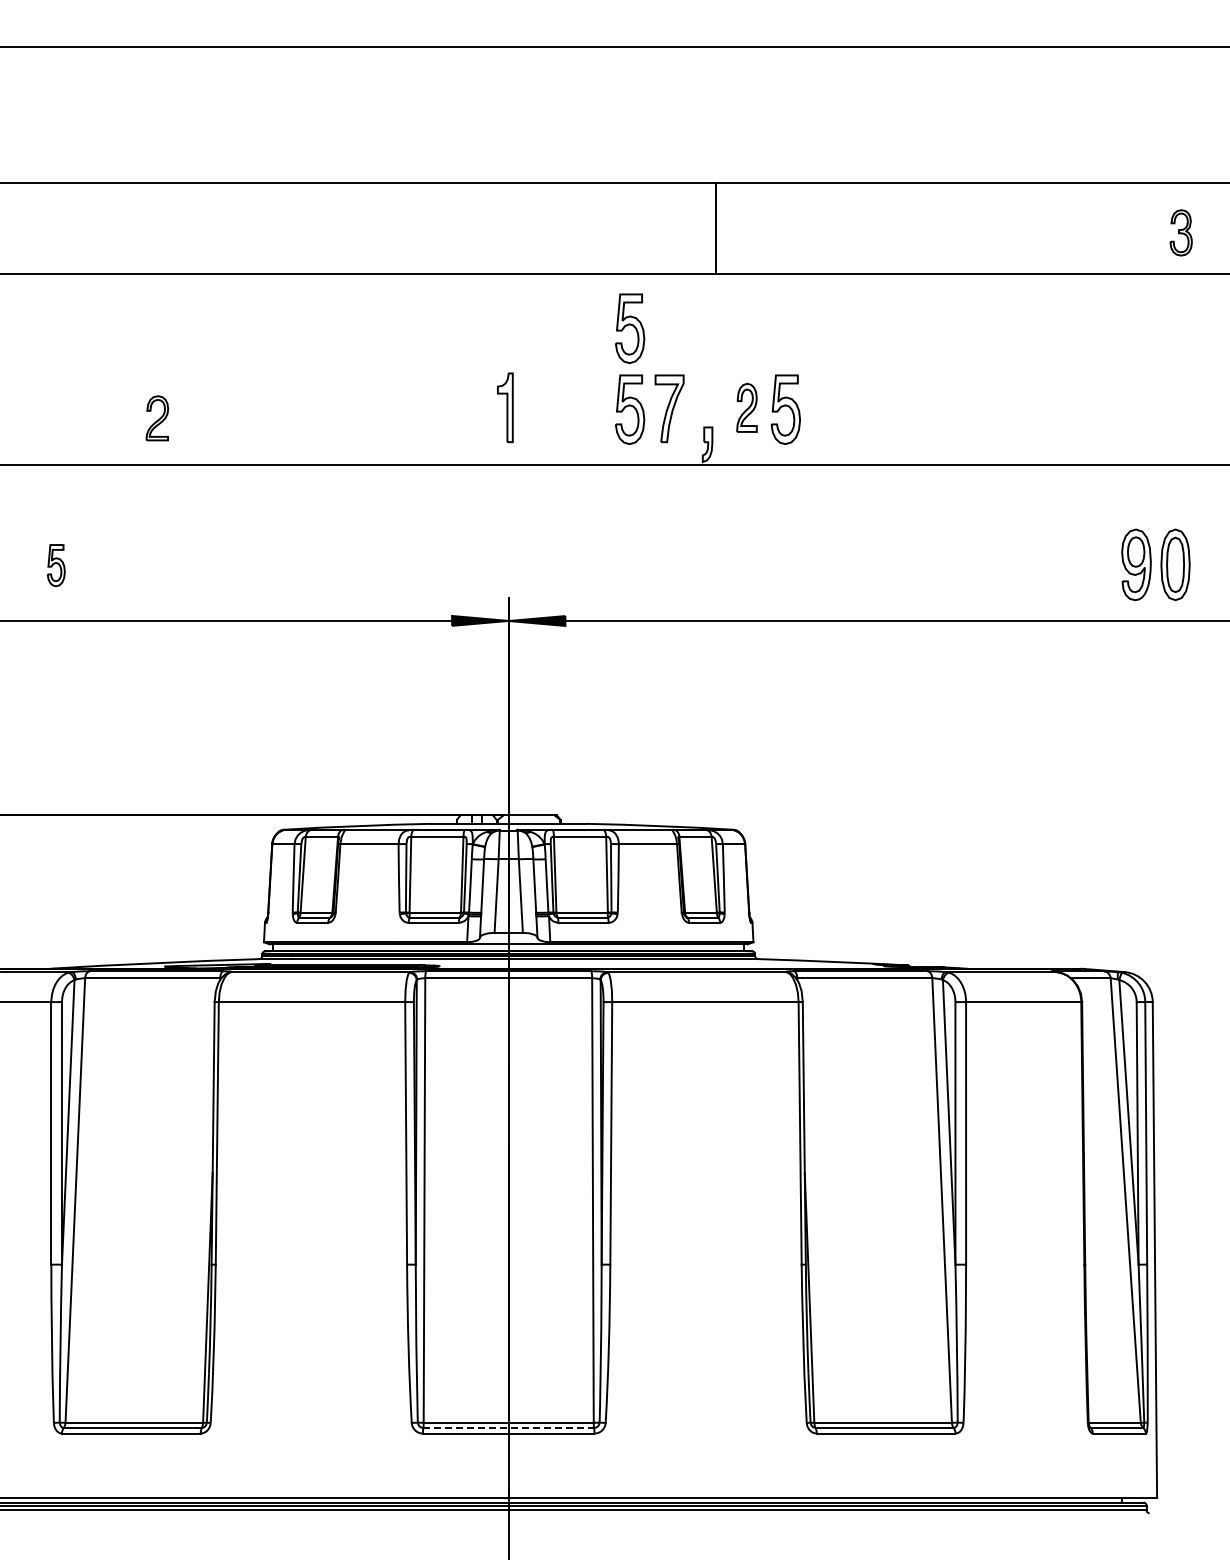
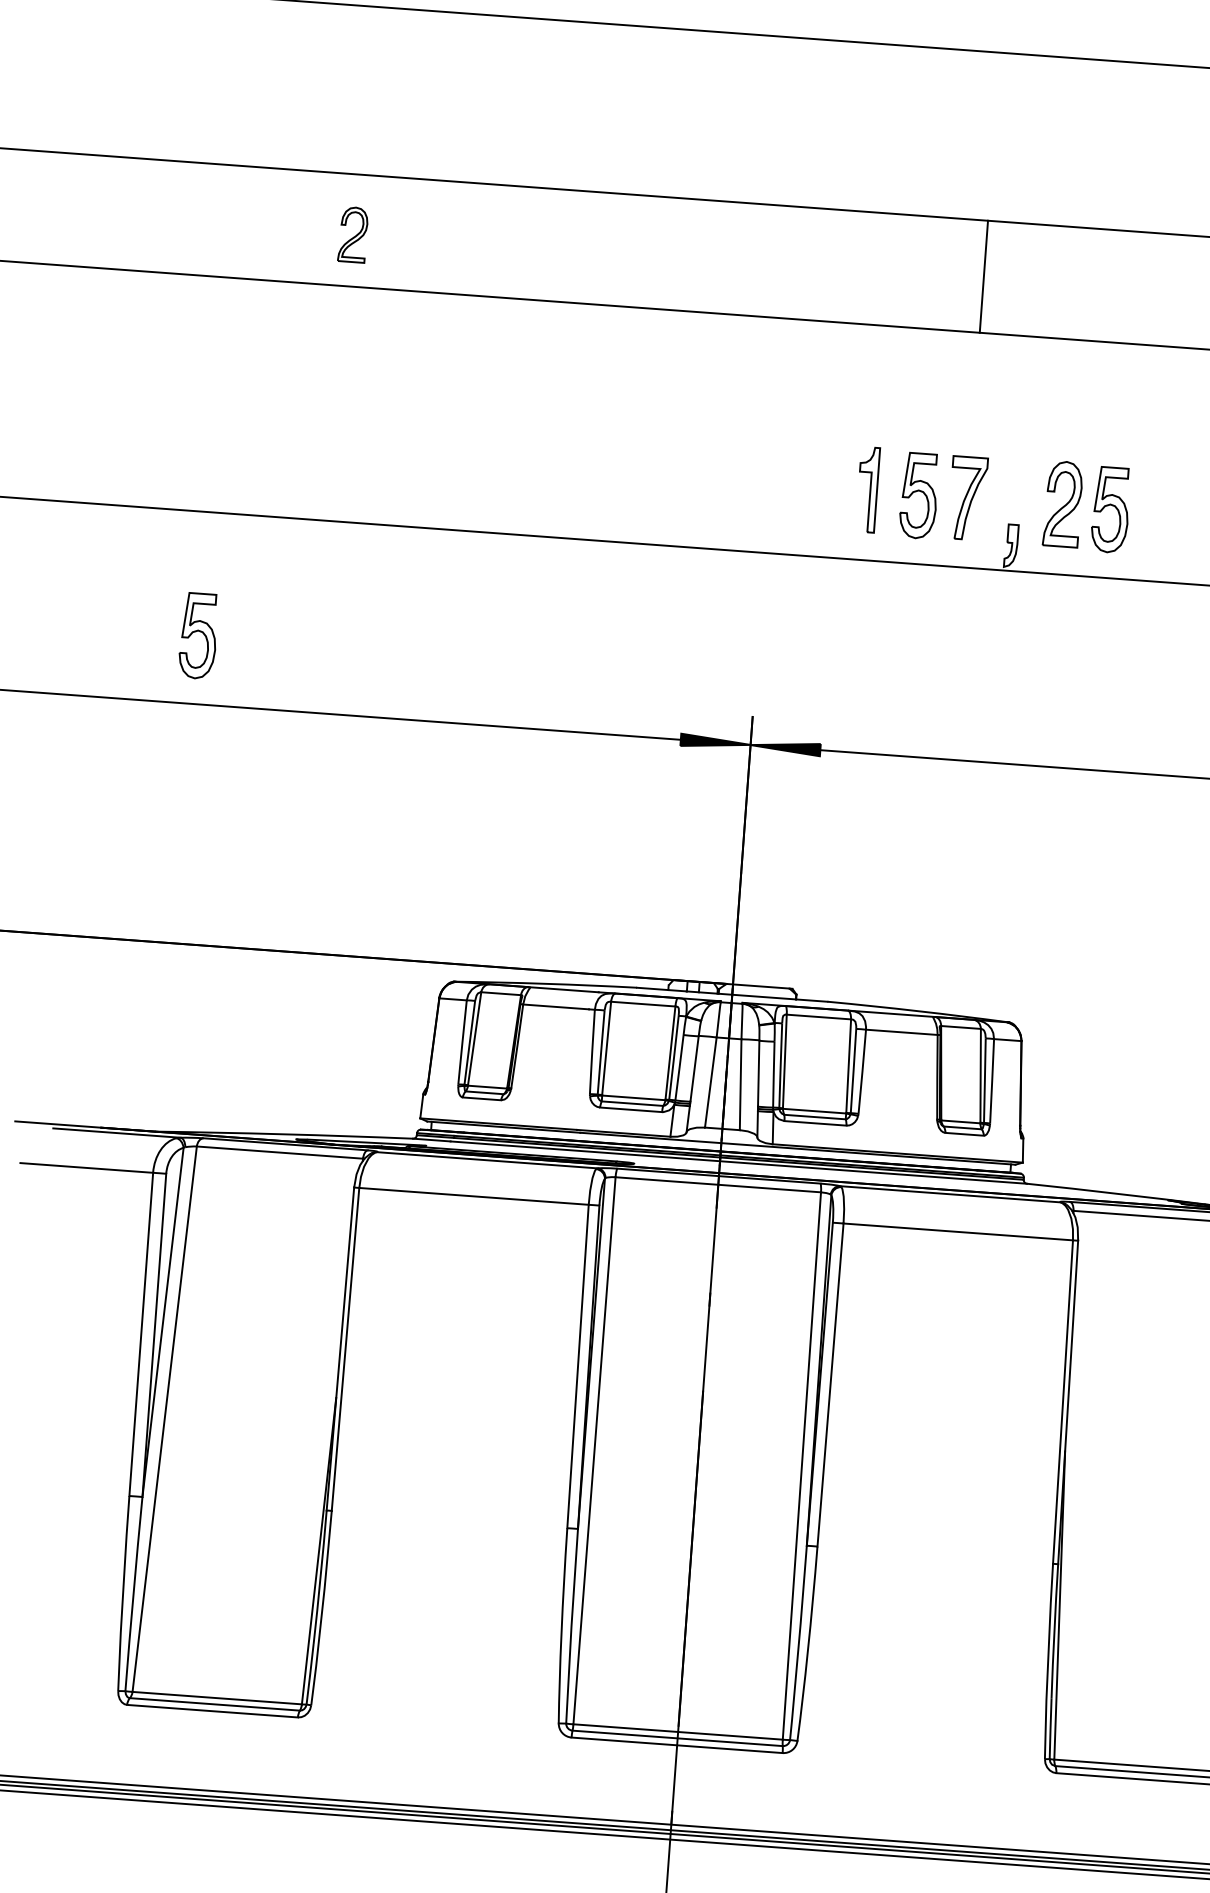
line: (716, 228) -> (983, 276), moved
part: (630, 328) -> (926, 395), removed
part: (505, 407) -> (868, 489), moved
part: (746, 407) -> (1062, 503), size x1.43
part: (157, 418) -> (353, 235), moved
part: (56, 565) -> (198, 635), size x1.67
line: (509, 1427) -> (678, 1737), dashed -> solid

